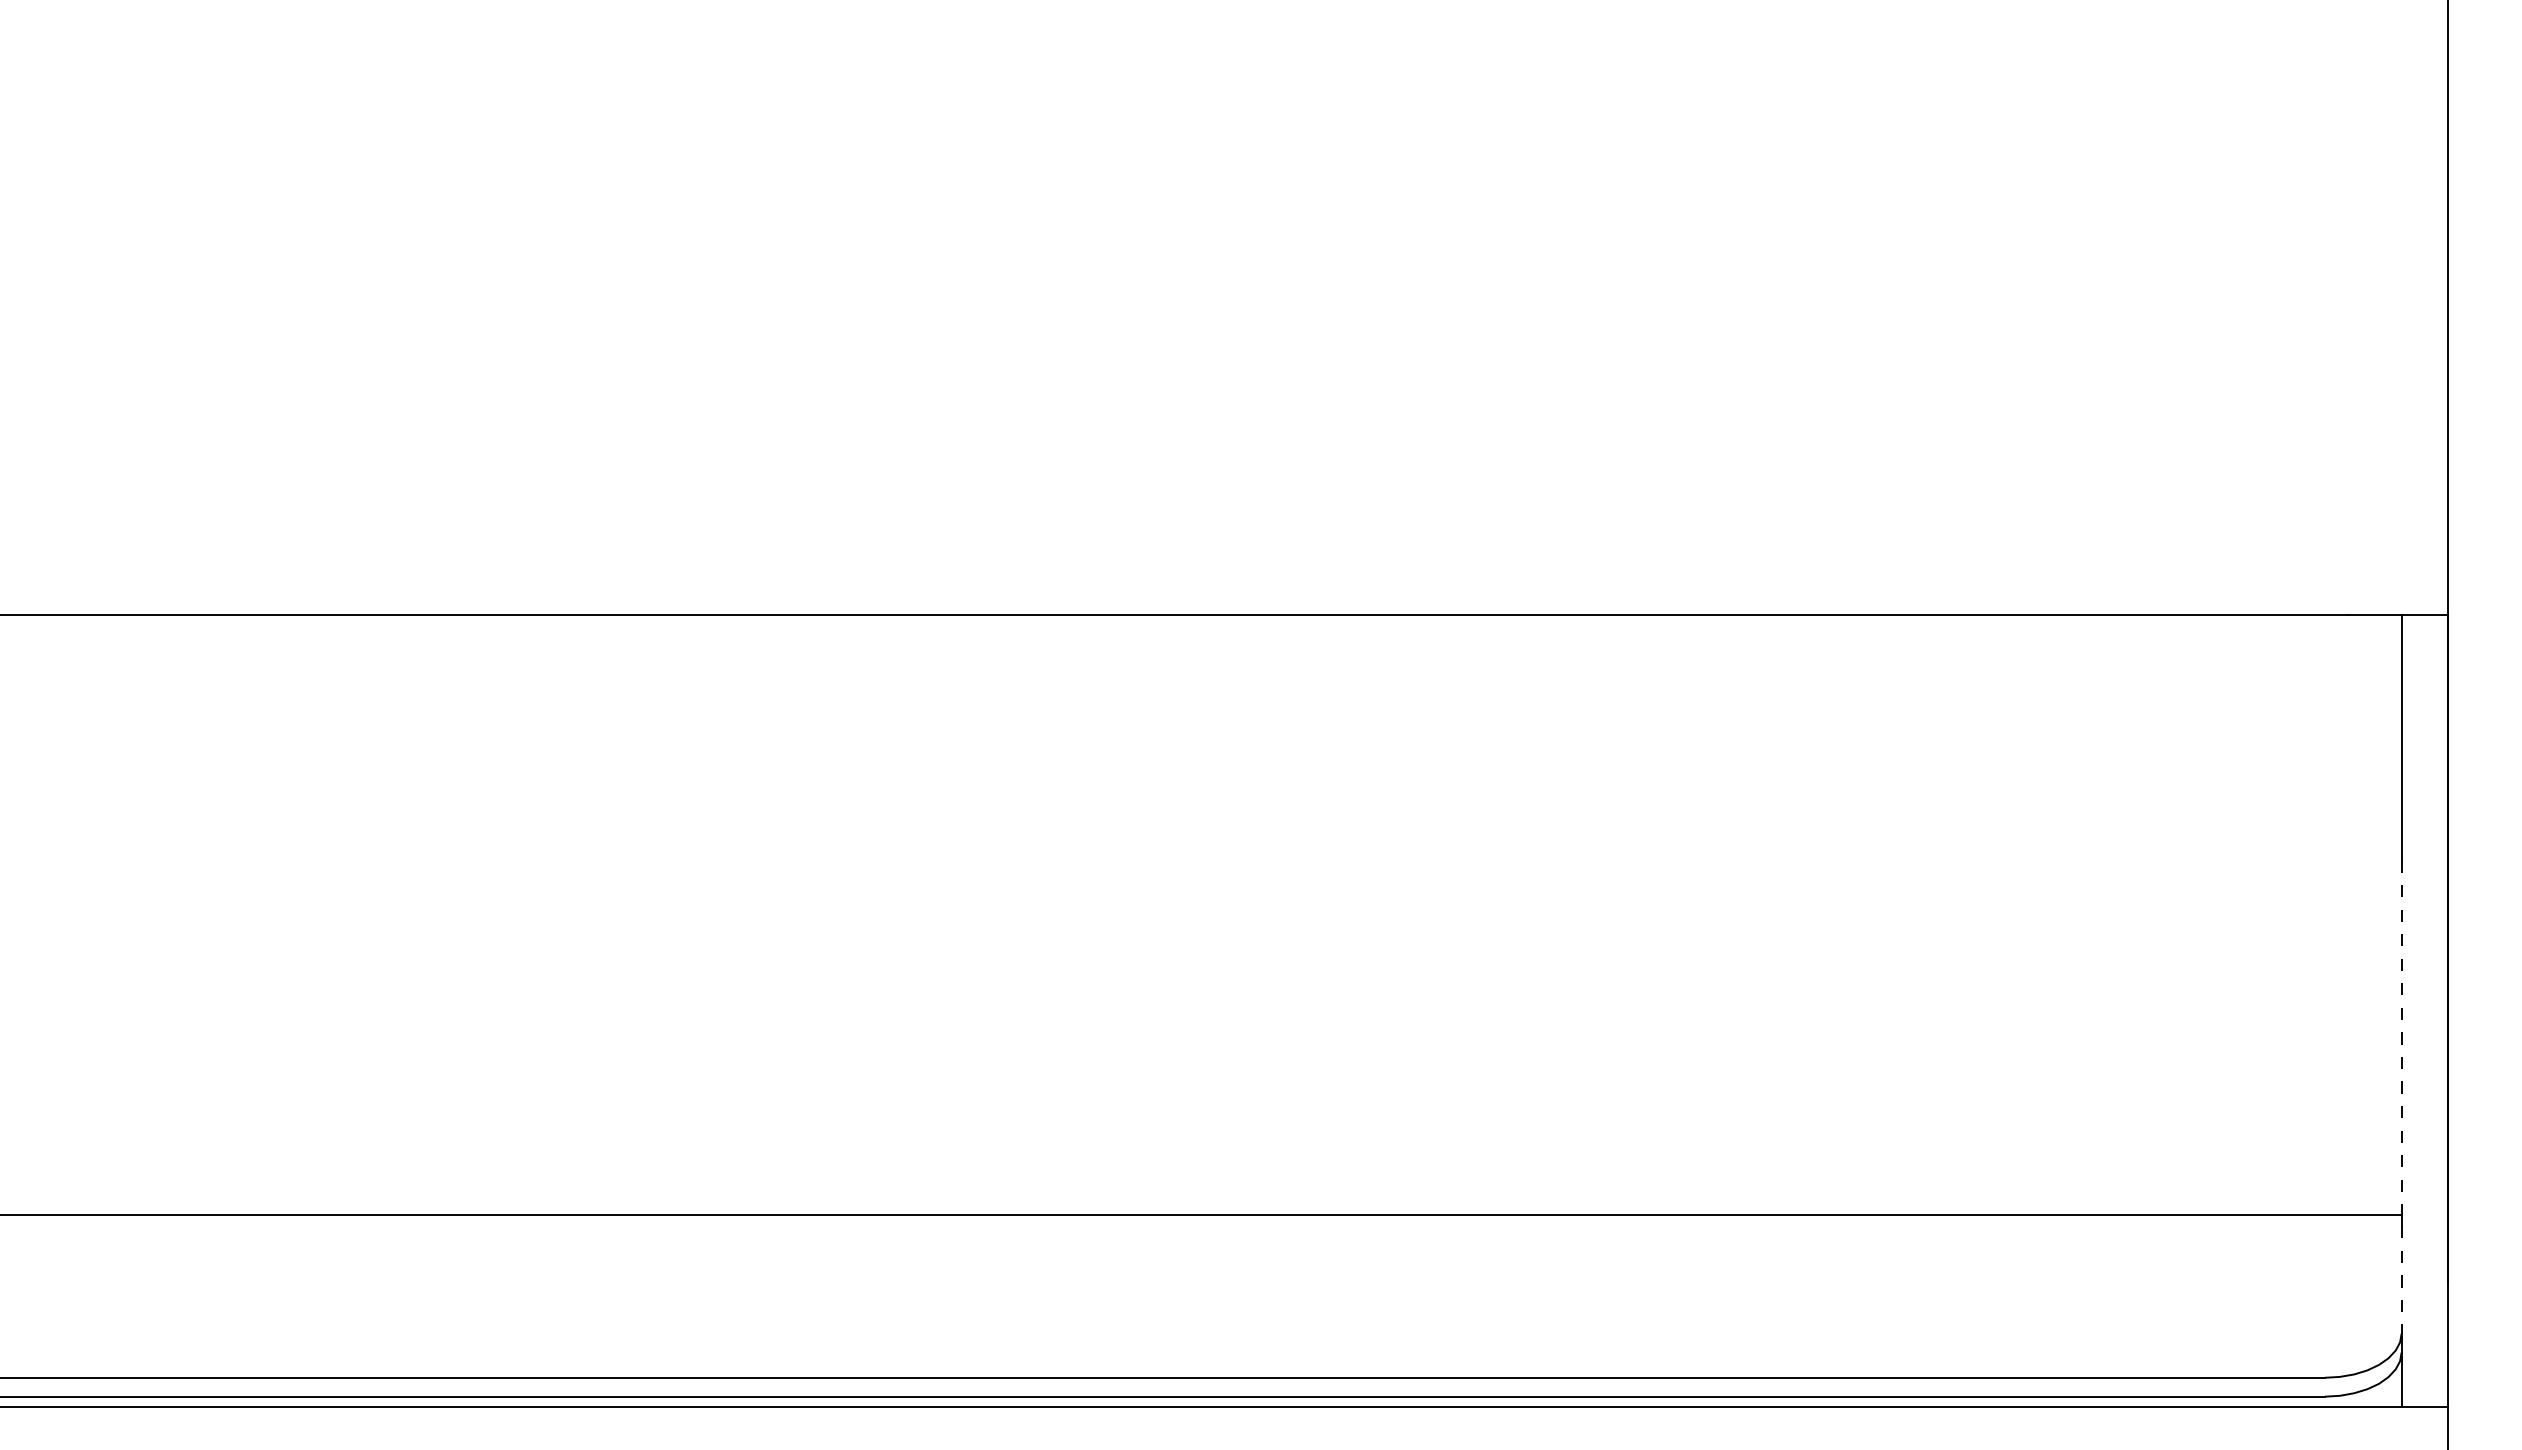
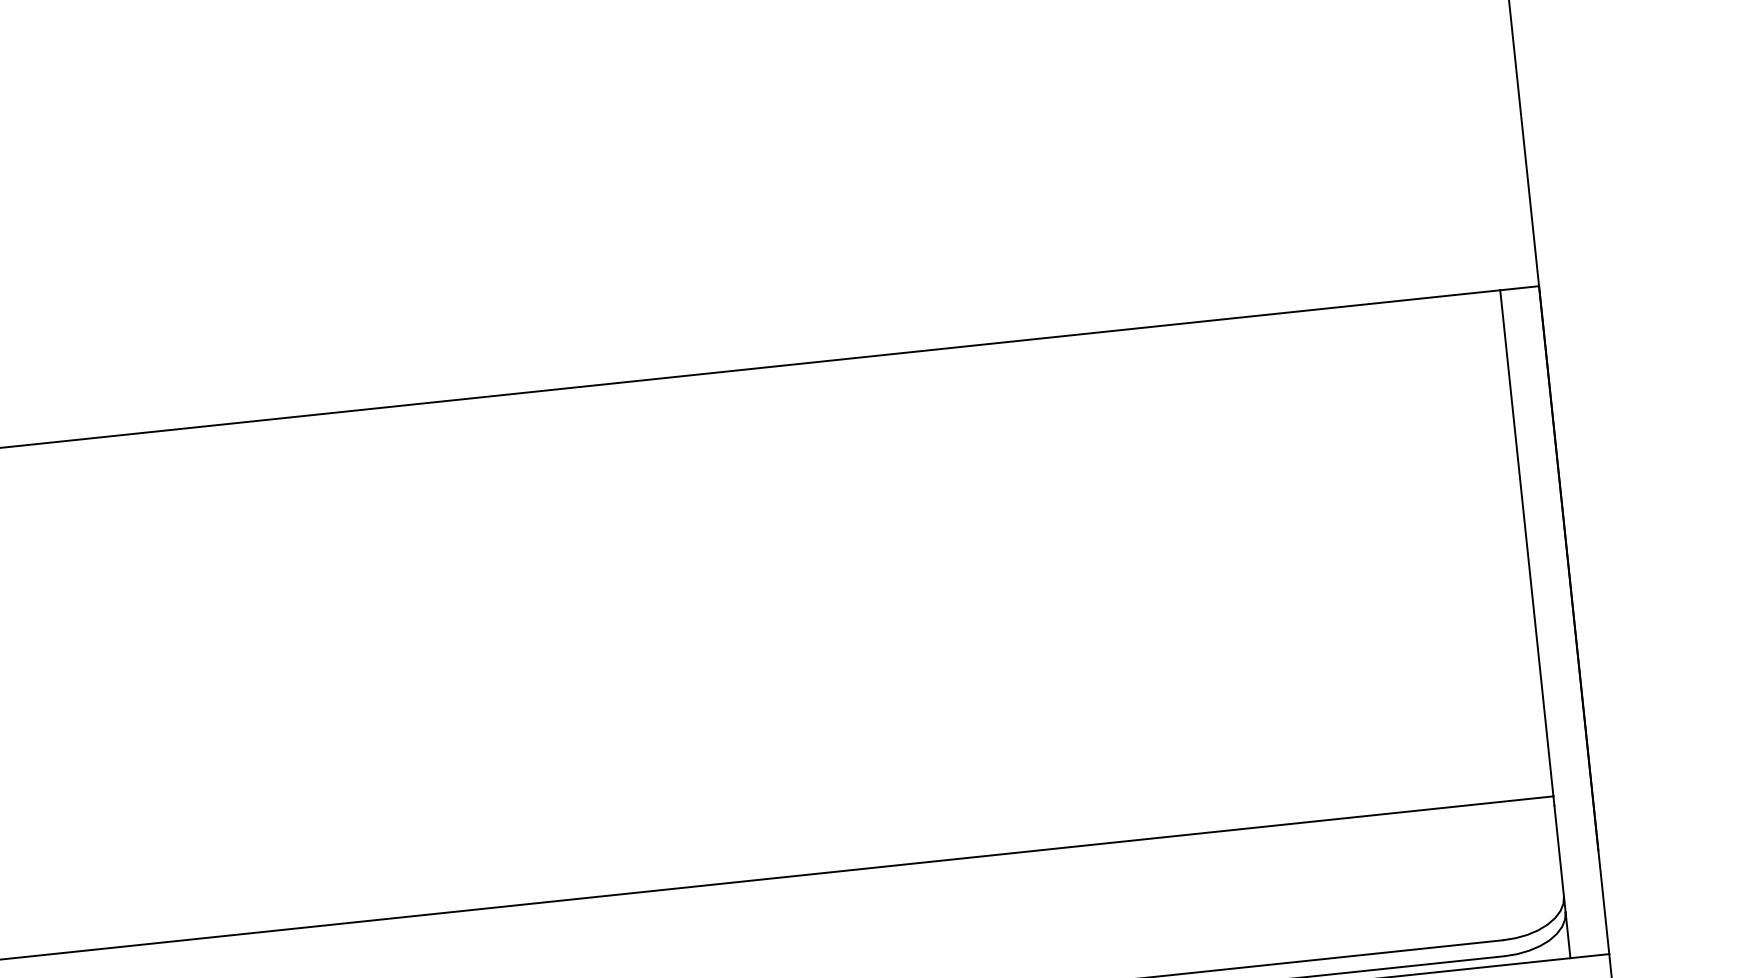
line: (2401, 1038) -> (1537, 647), dashed -> solid
line: (2401, 1279) -> (1559, 850), dashed -> solid

